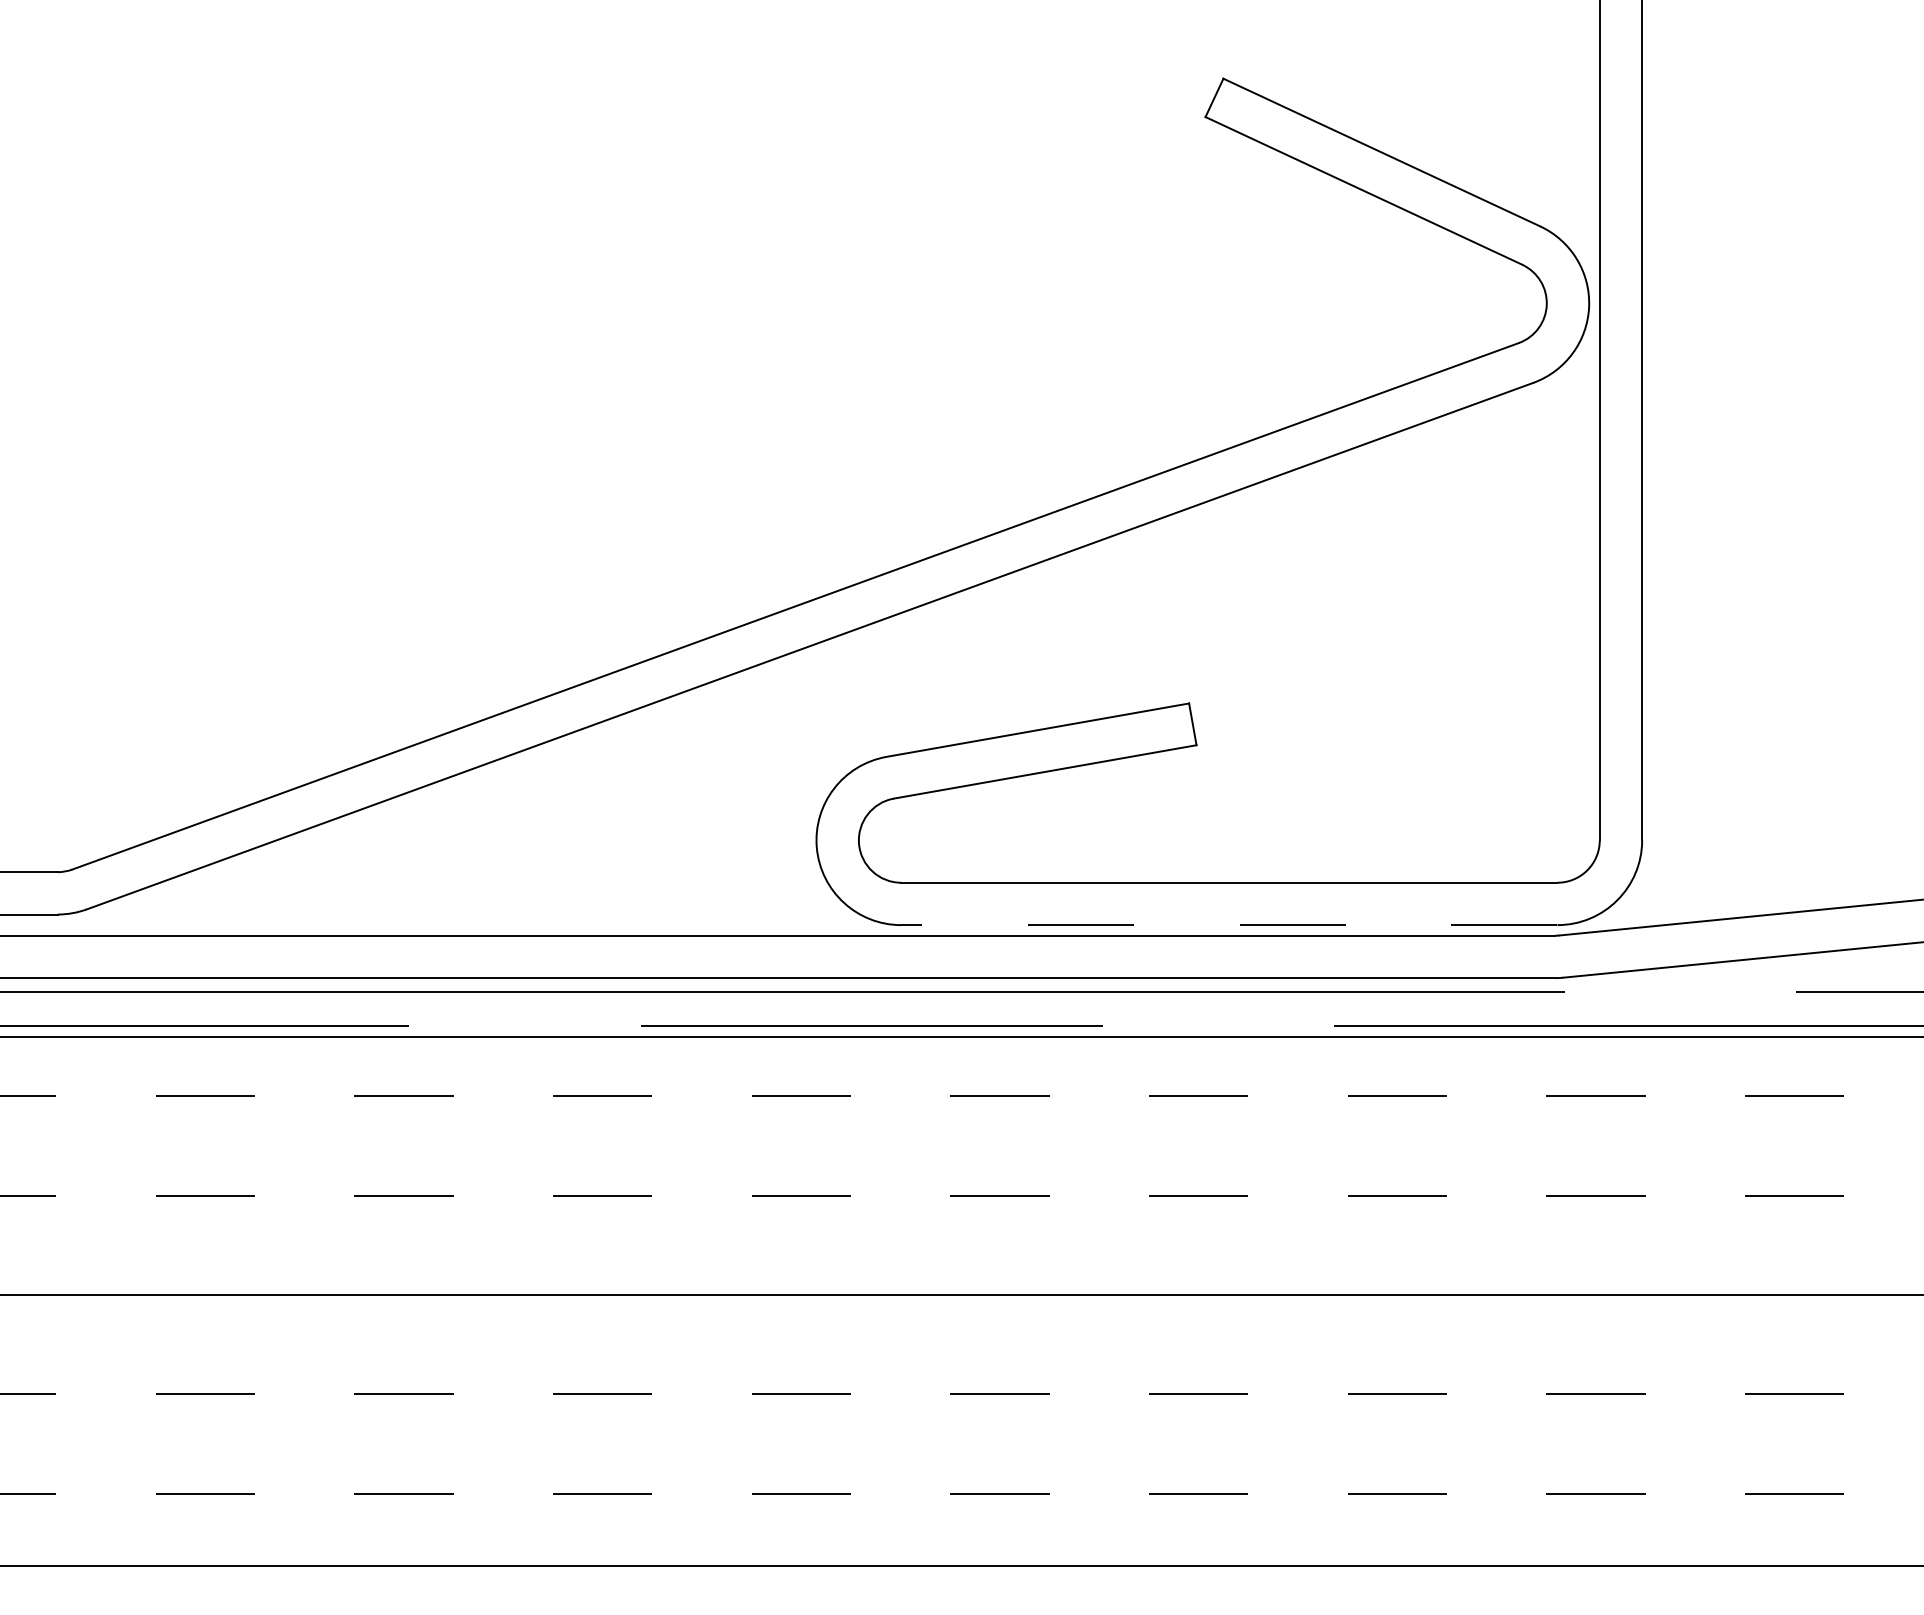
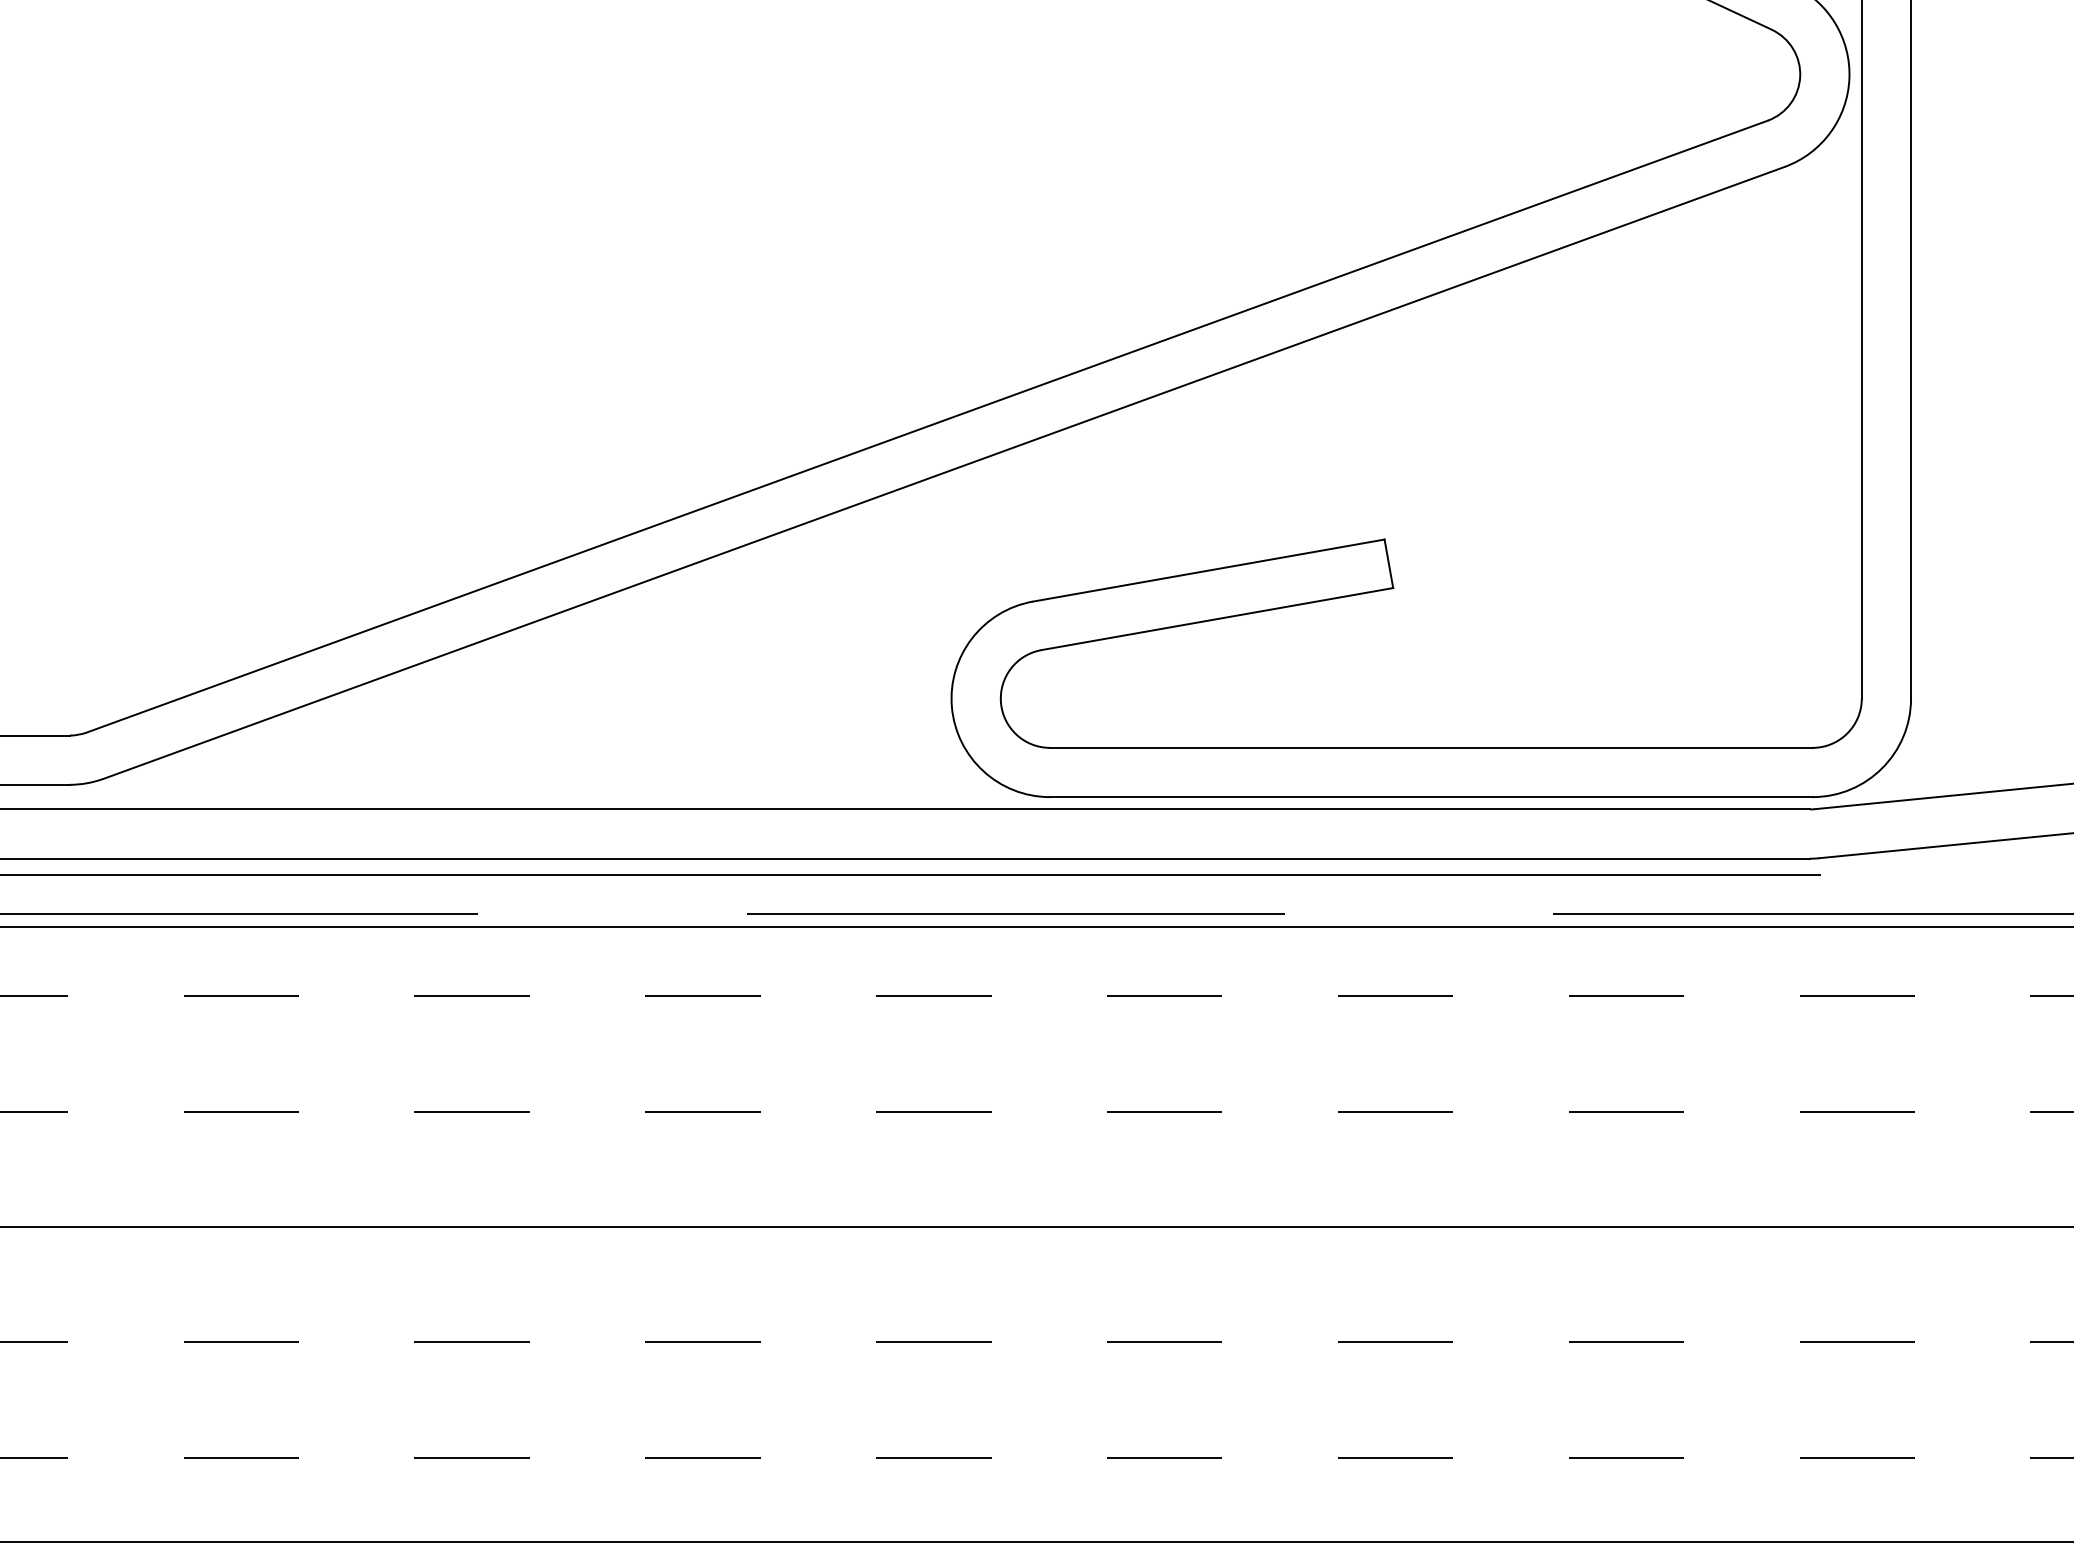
line: (1228, 925) -> (1430, 797), dashed -> solid

